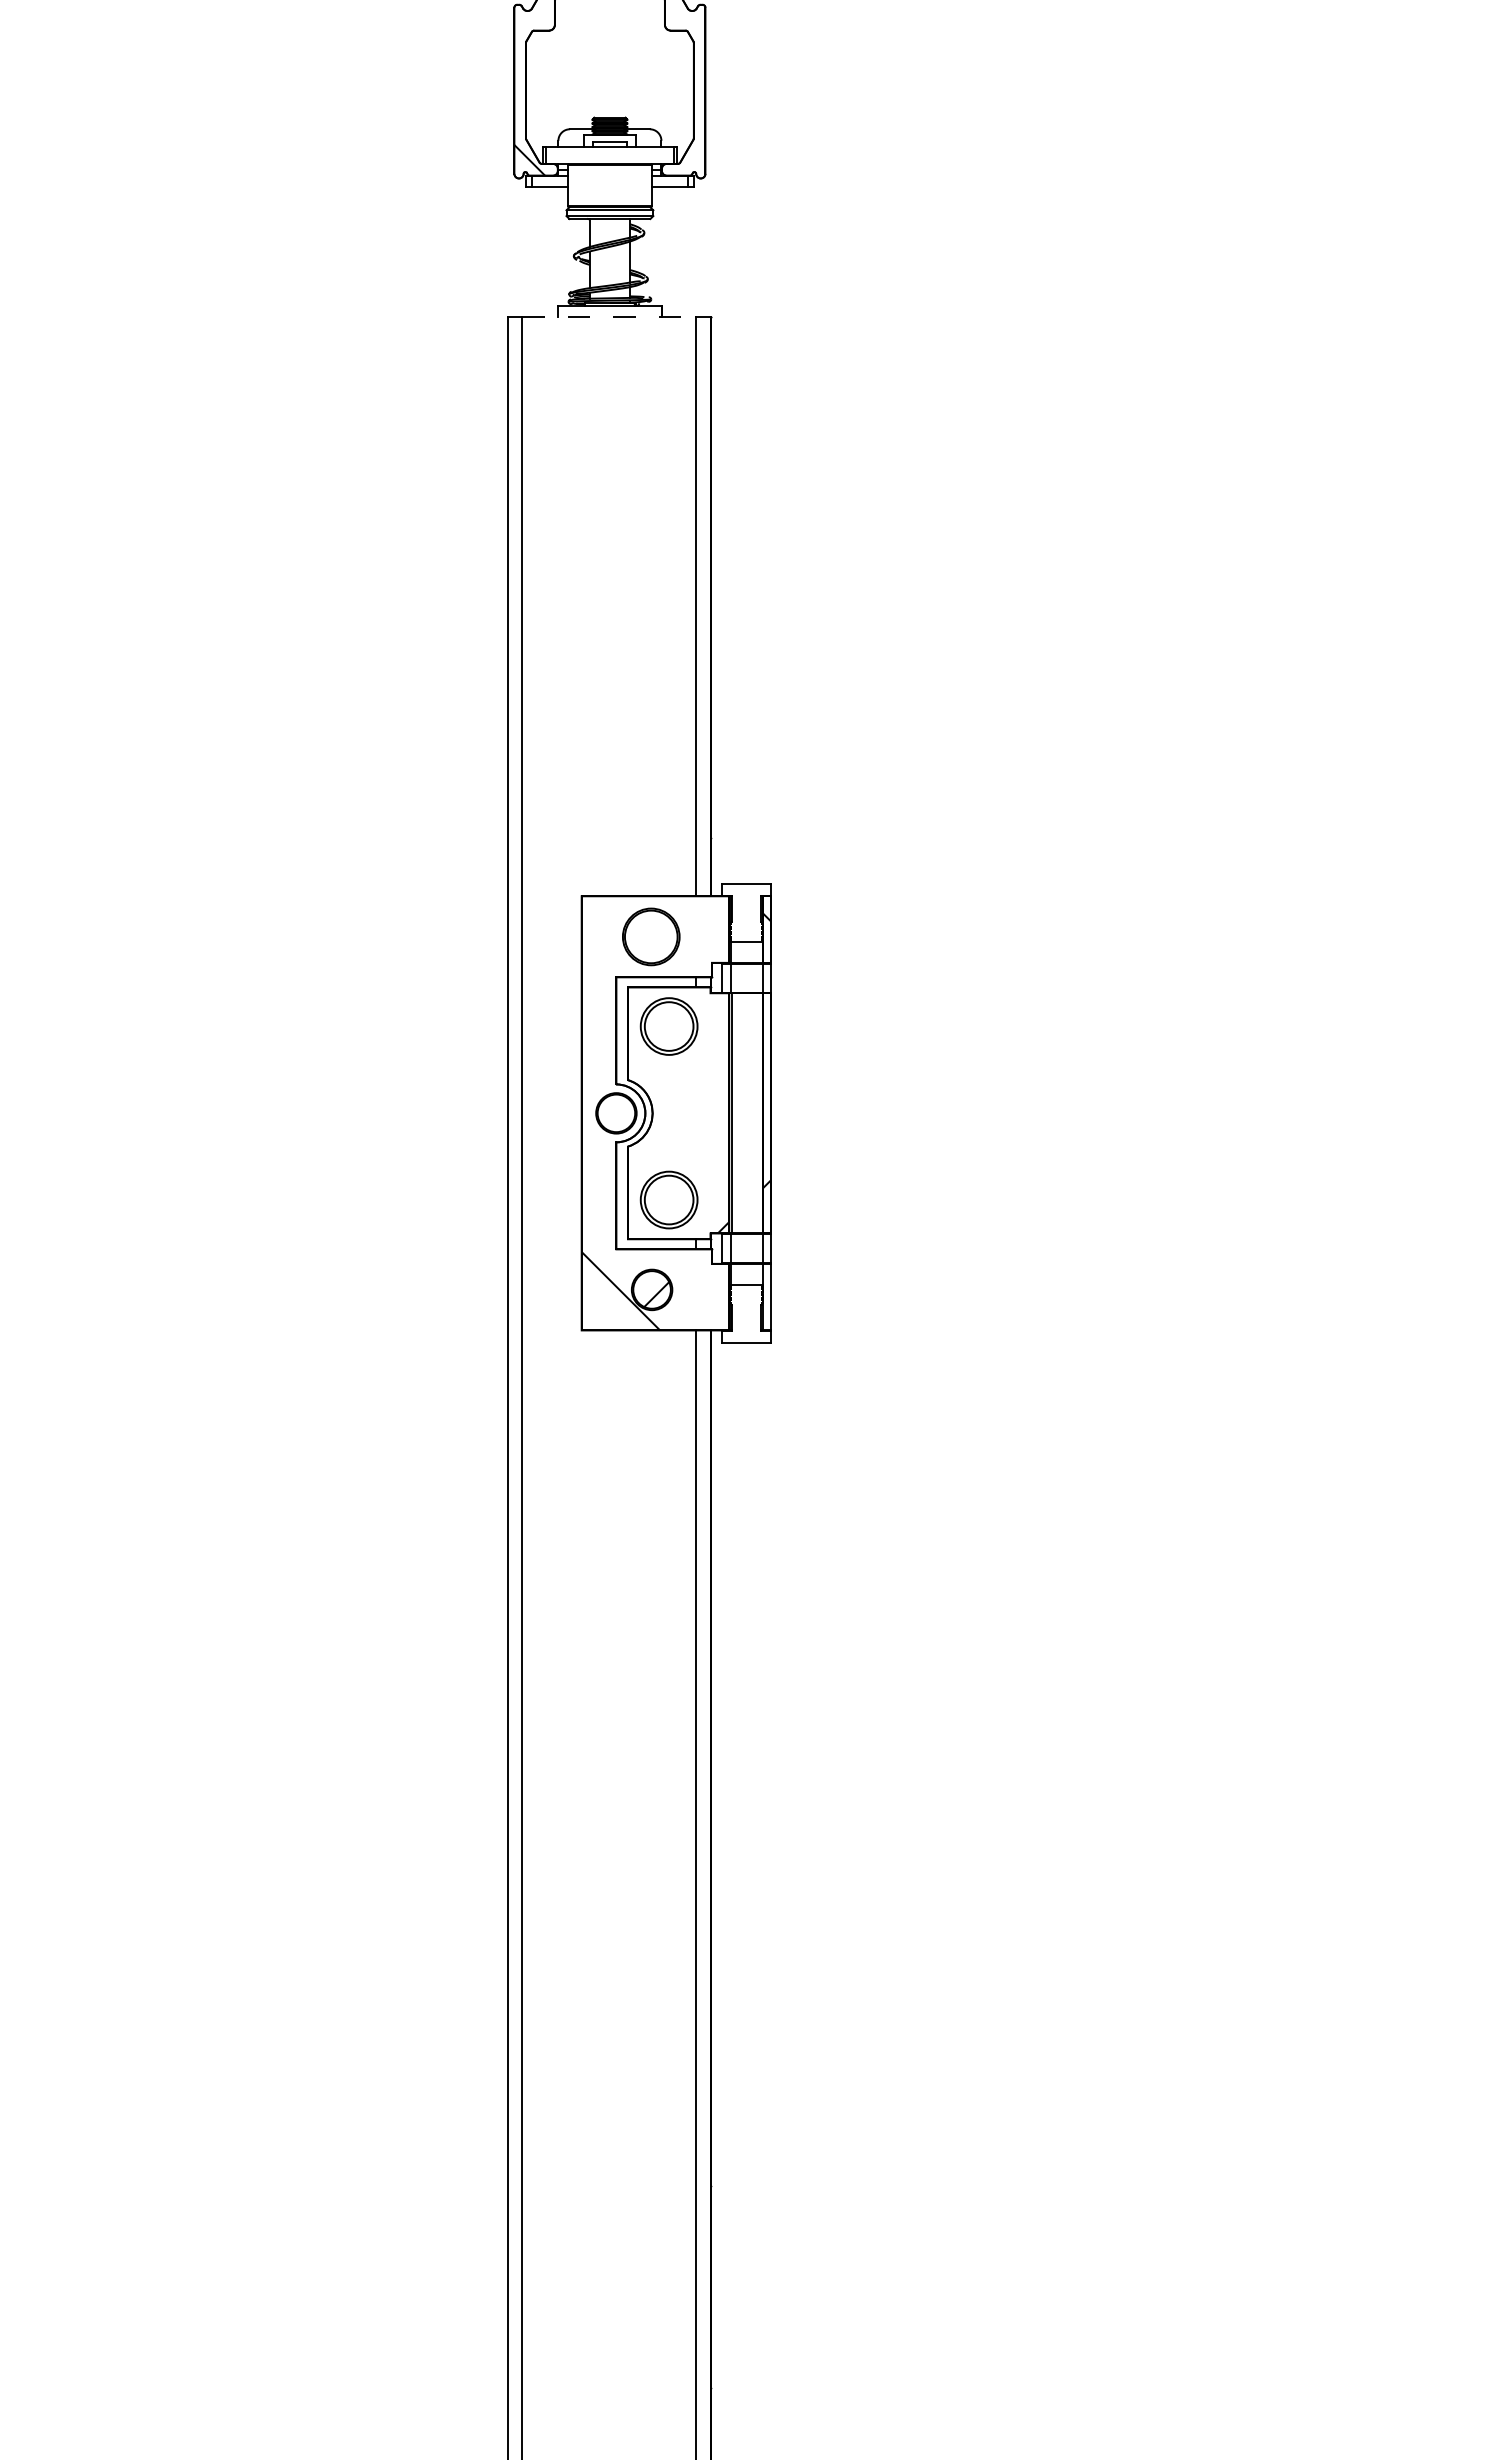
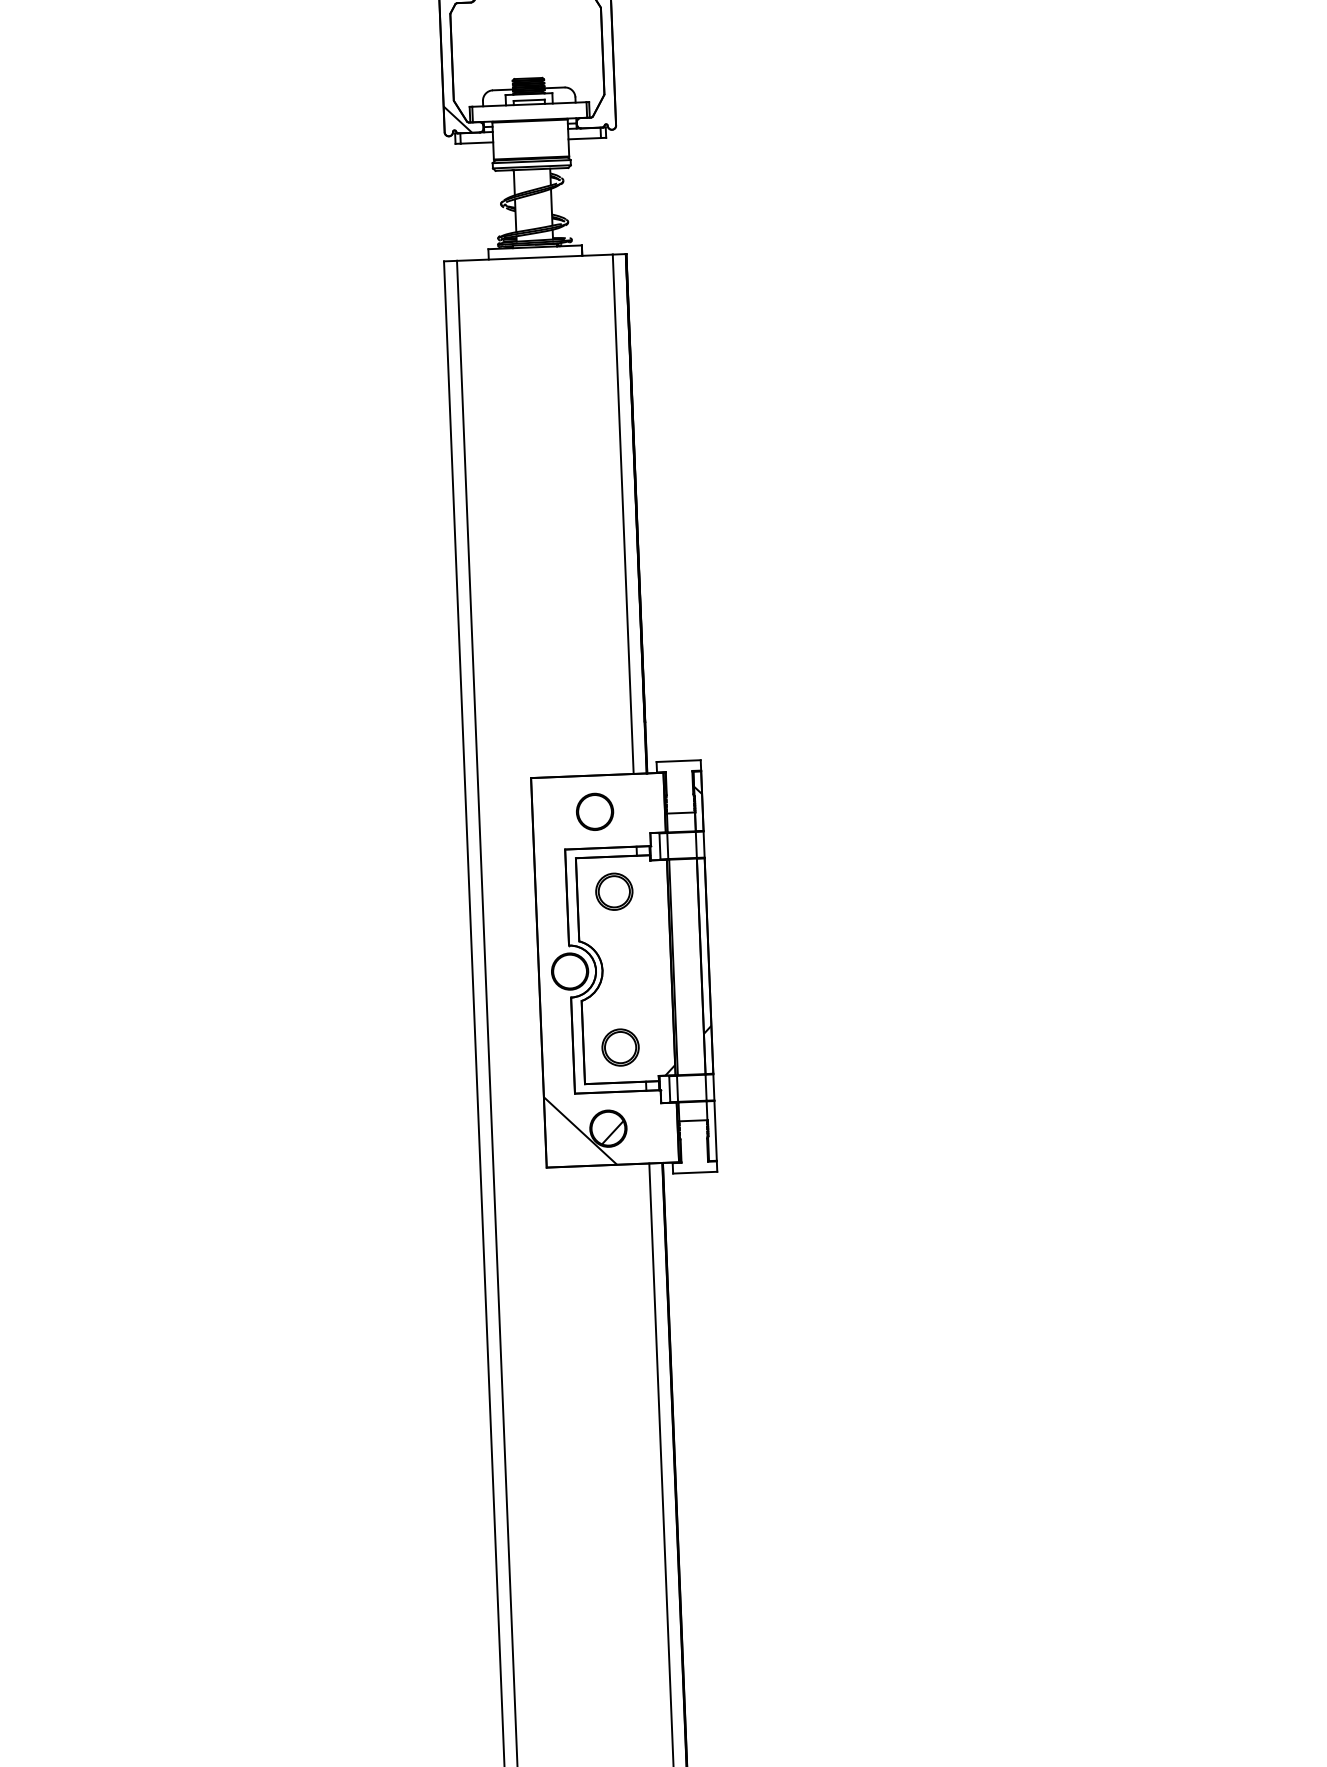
line: (609, 317) -> (535, 257), dashed -> solid
part: (651, 936) -> (595, 811), size x0.71
part: (669, 1026) -> (614, 891), size x0.71
part: (669, 1200) -> (620, 1047), size x0.71

